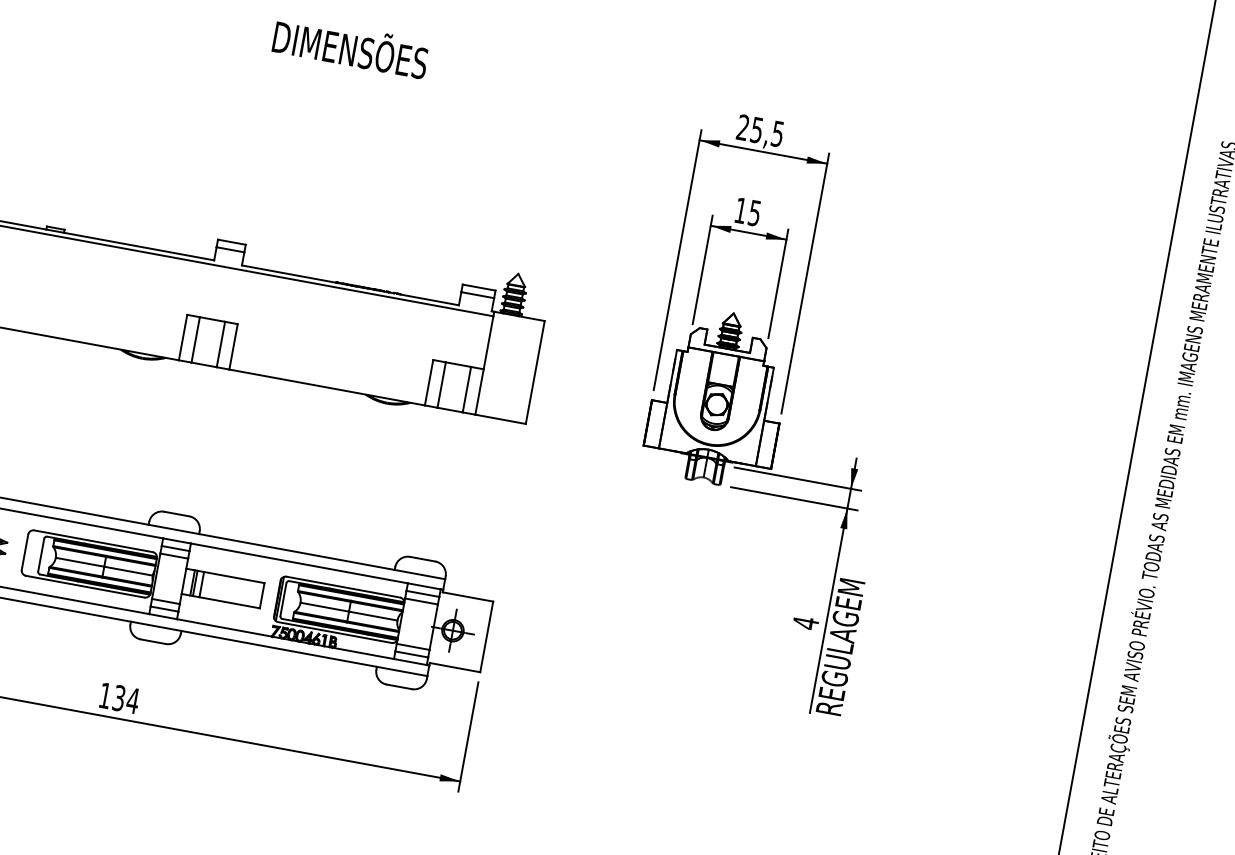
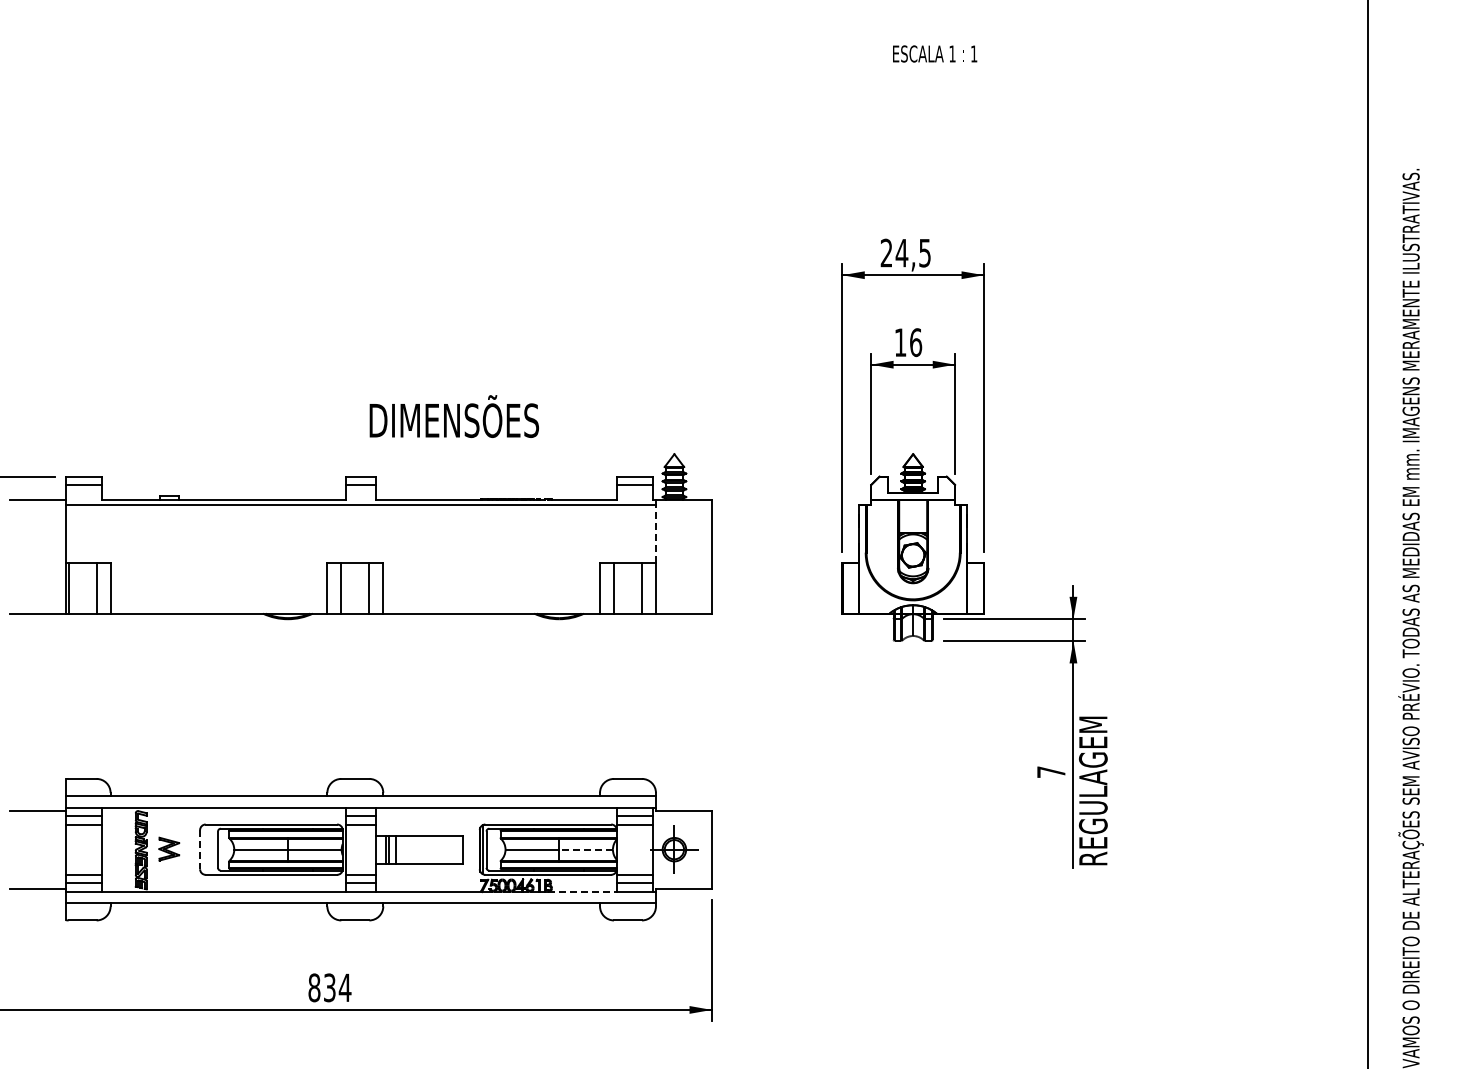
text: (350, 46) -> (453, 416), moved
text: (756, 130) -> (901, 253), 25,5 -> 24,5
text: (755, 213) -> (916, 342), 15 -> 16
line: (488, 342) -> (655, 533), solid -> dashed
line: (25, 552) -> (200, 849), solid -> dashed
line: (373, 615) -> (586, 849), solid -> dashed
text: (806, 622) -> (1051, 771), 4 -> 7
line: (363, 653) -> (583, 891), solid -> dashed
text: (105, 695) -> (314, 987), 134 -> 834

